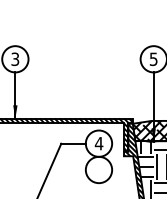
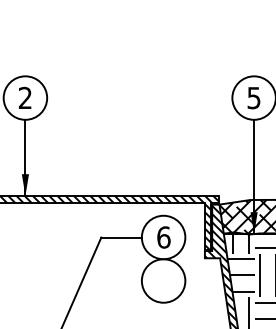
text: (15, 59) -> (25, 98), 3 -> 2
text: (98, 143) -> (162, 237), 4 -> 6

